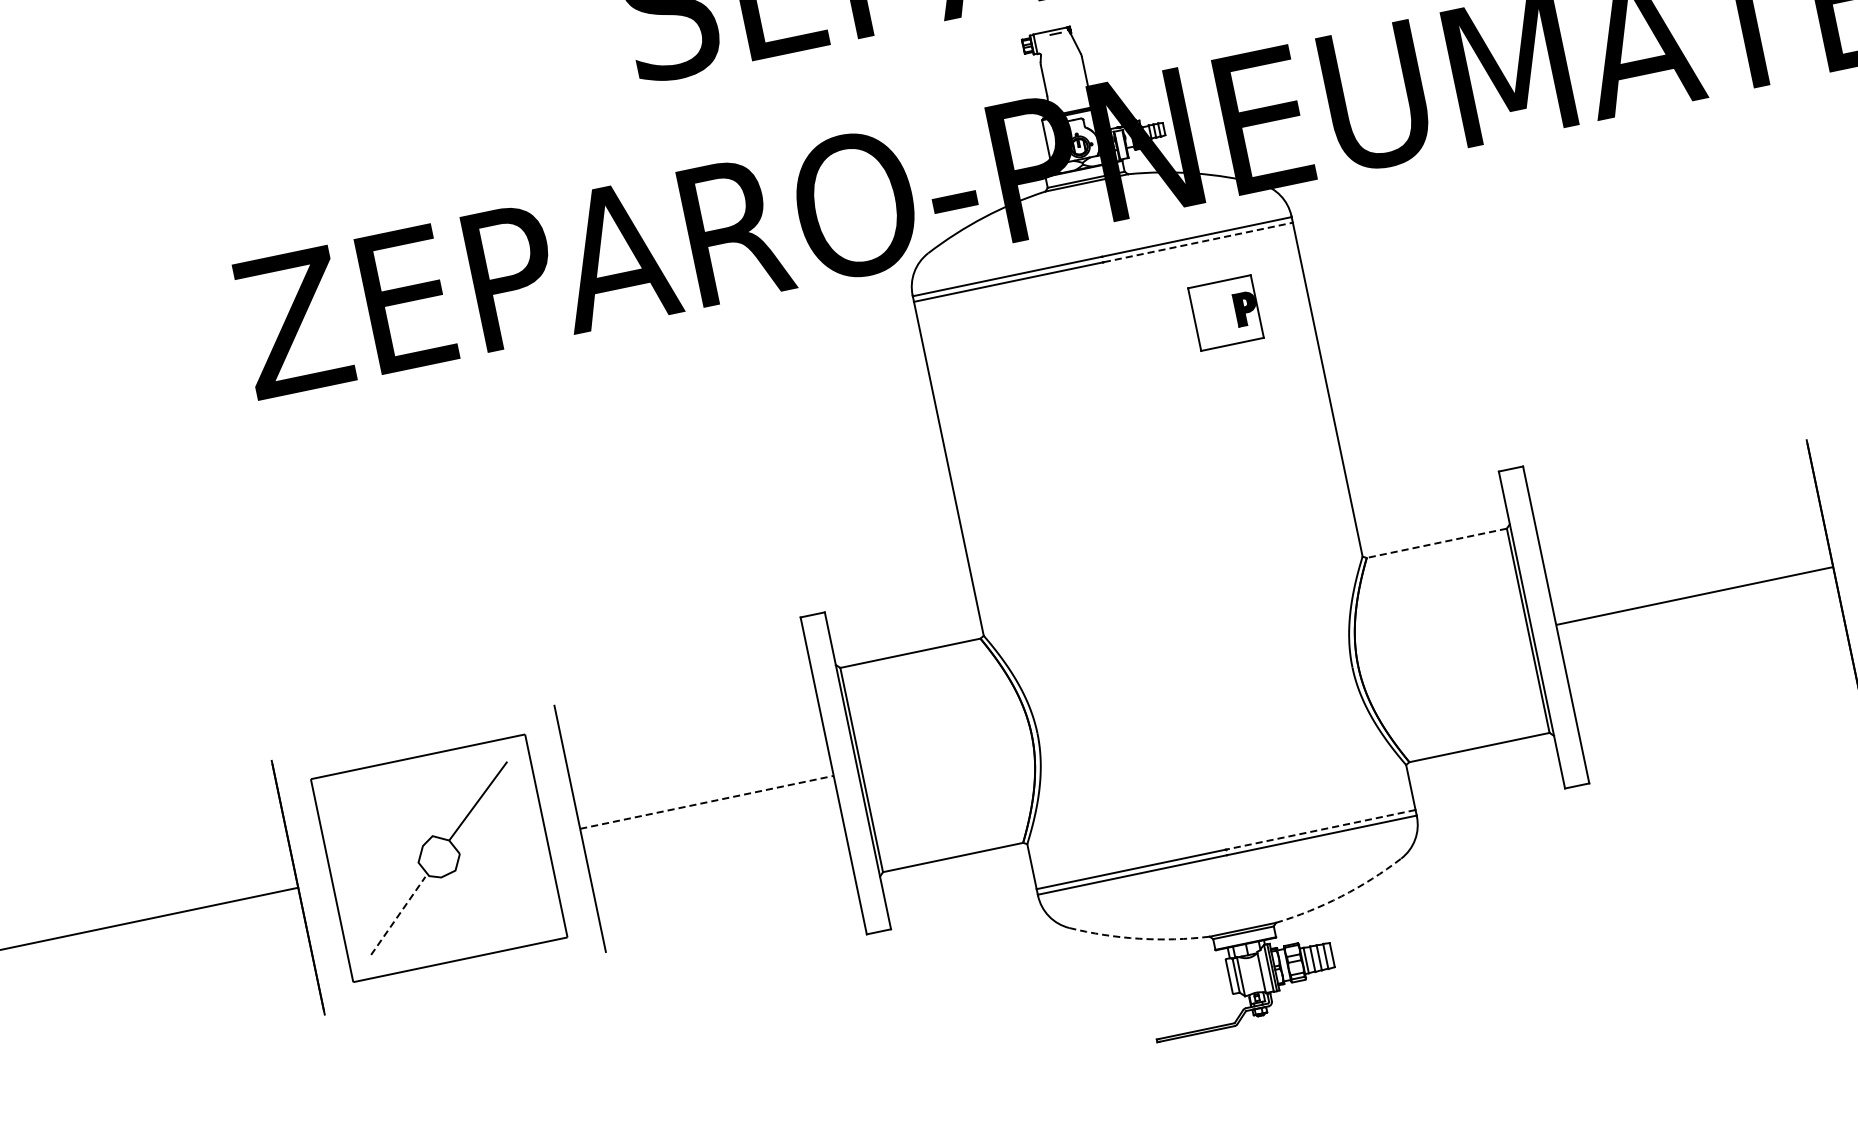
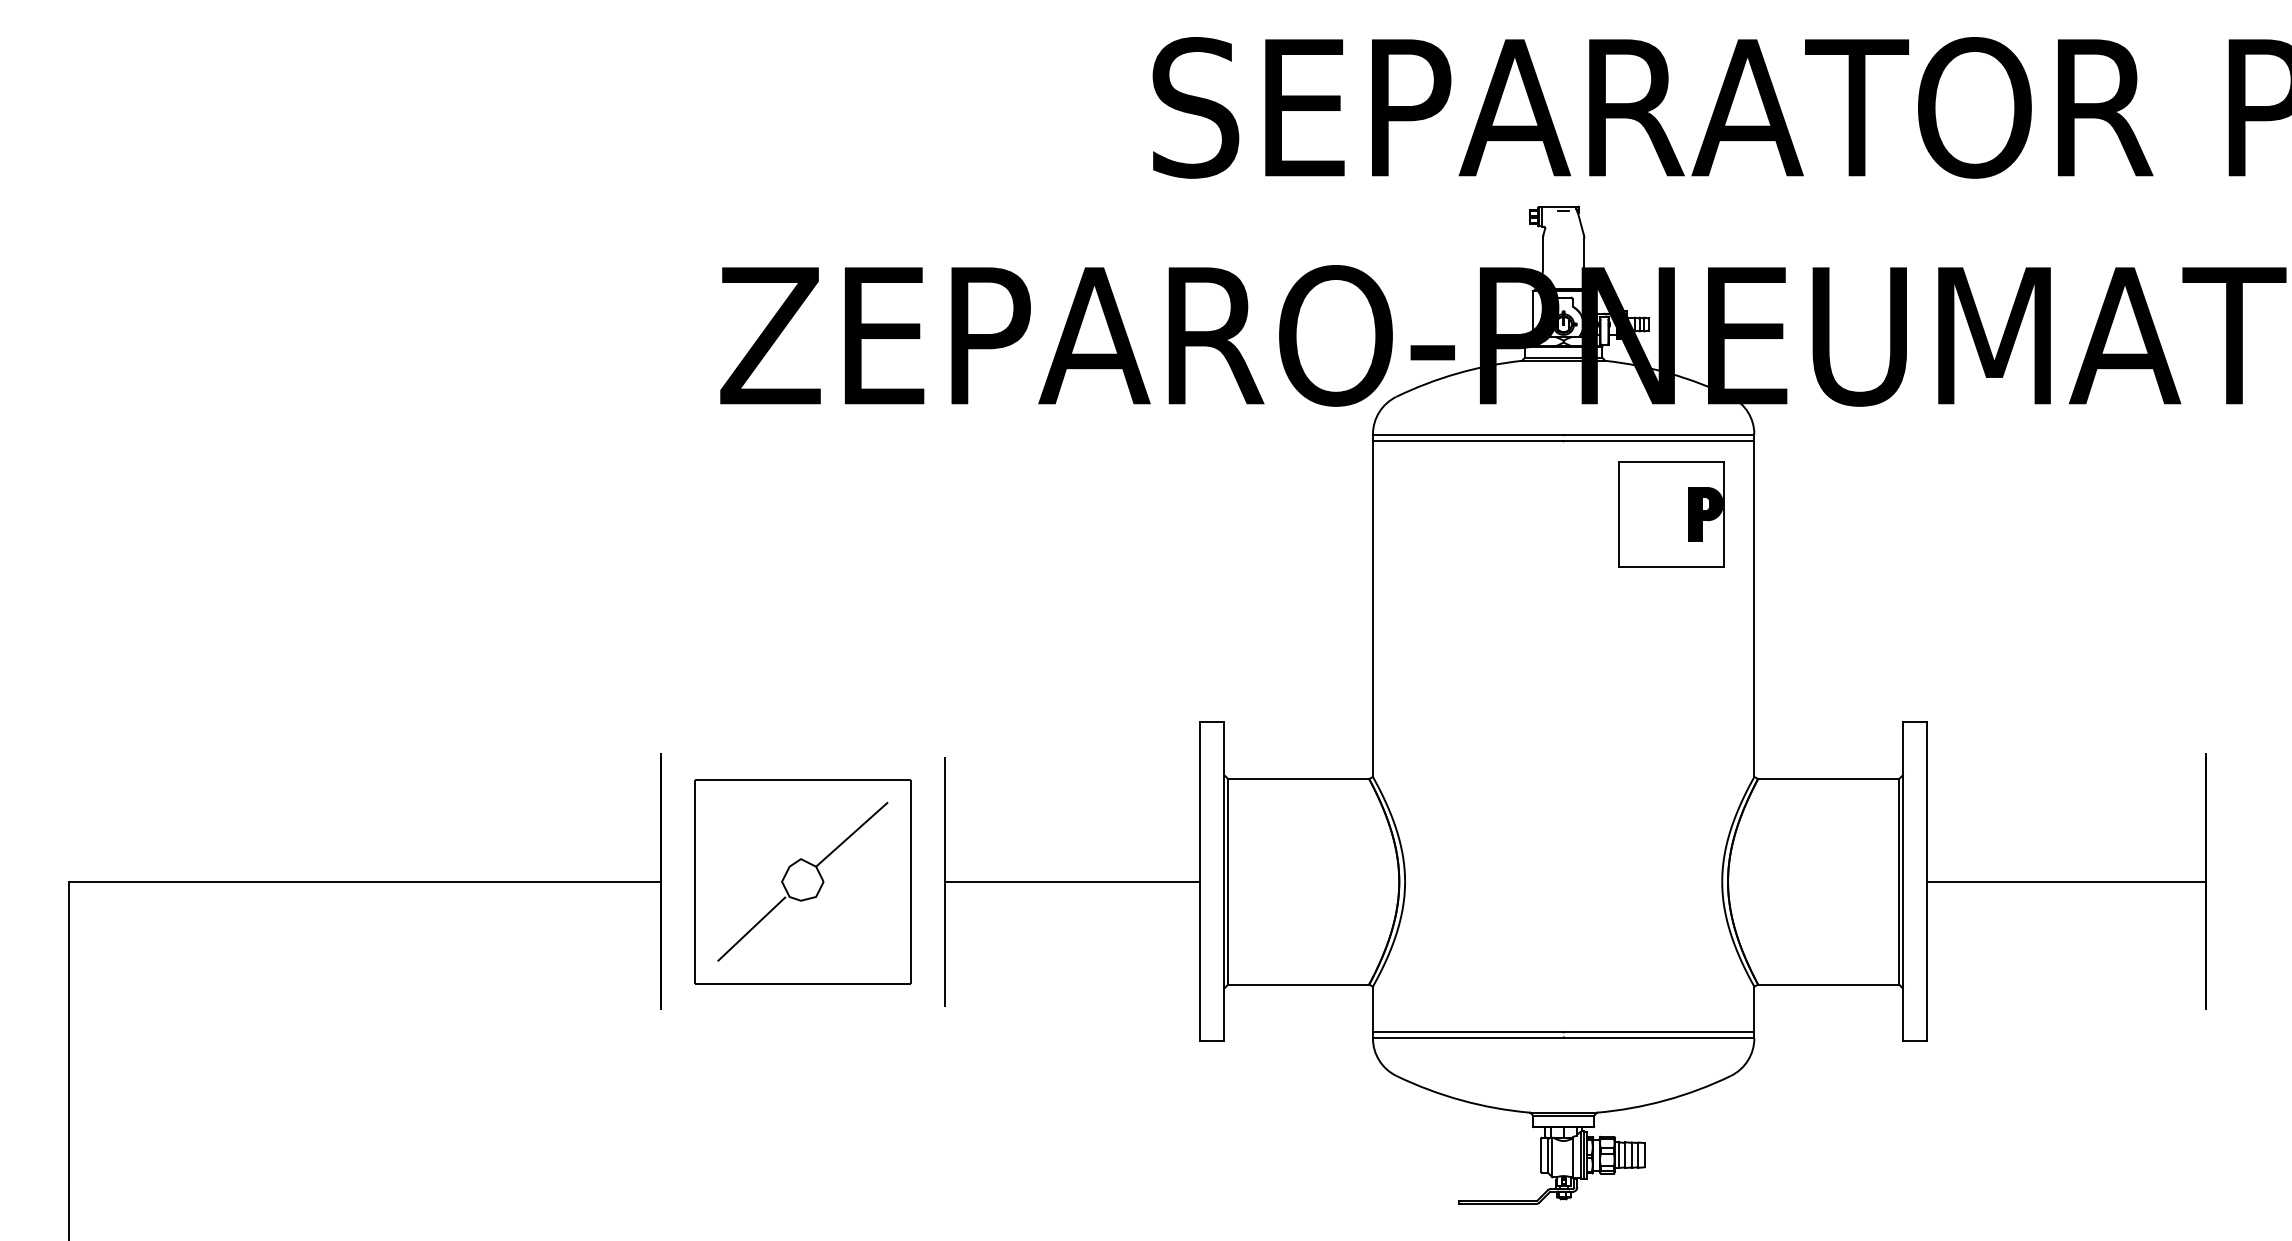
line: (1198, 242) -> (1659, 440), dashed -> solid
part: (1225, 313) -> (1671, 514), size x1.67
line: (1436, 543) -> (1828, 779), dashed -> solid
line: (706, 802) -> (1072, 881), dashed -> solid
line: (1320, 830) -> (1658, 1032), dashed -> solid
arc: (1341, 896) -> (1665, 1100), dashed -> solid
line: (398, 916) -> (751, 929), dashed -> solid
arc: (1138, 938) -> (1461, 1100), dashed -> solid

